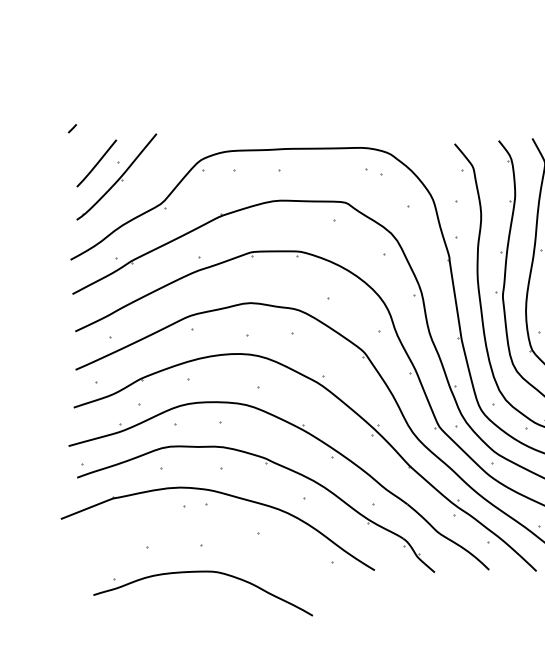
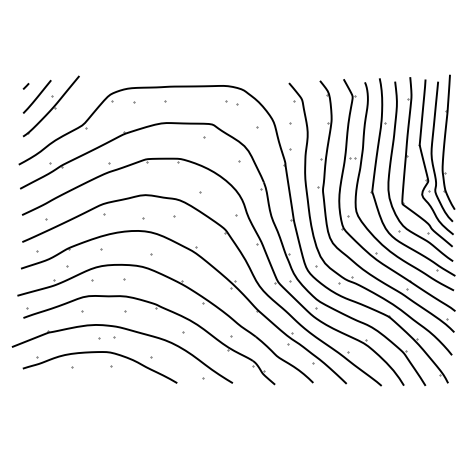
line: (71, 128) -> (25, 86), moved
part: (202, 572) -> (99, 352), moved

